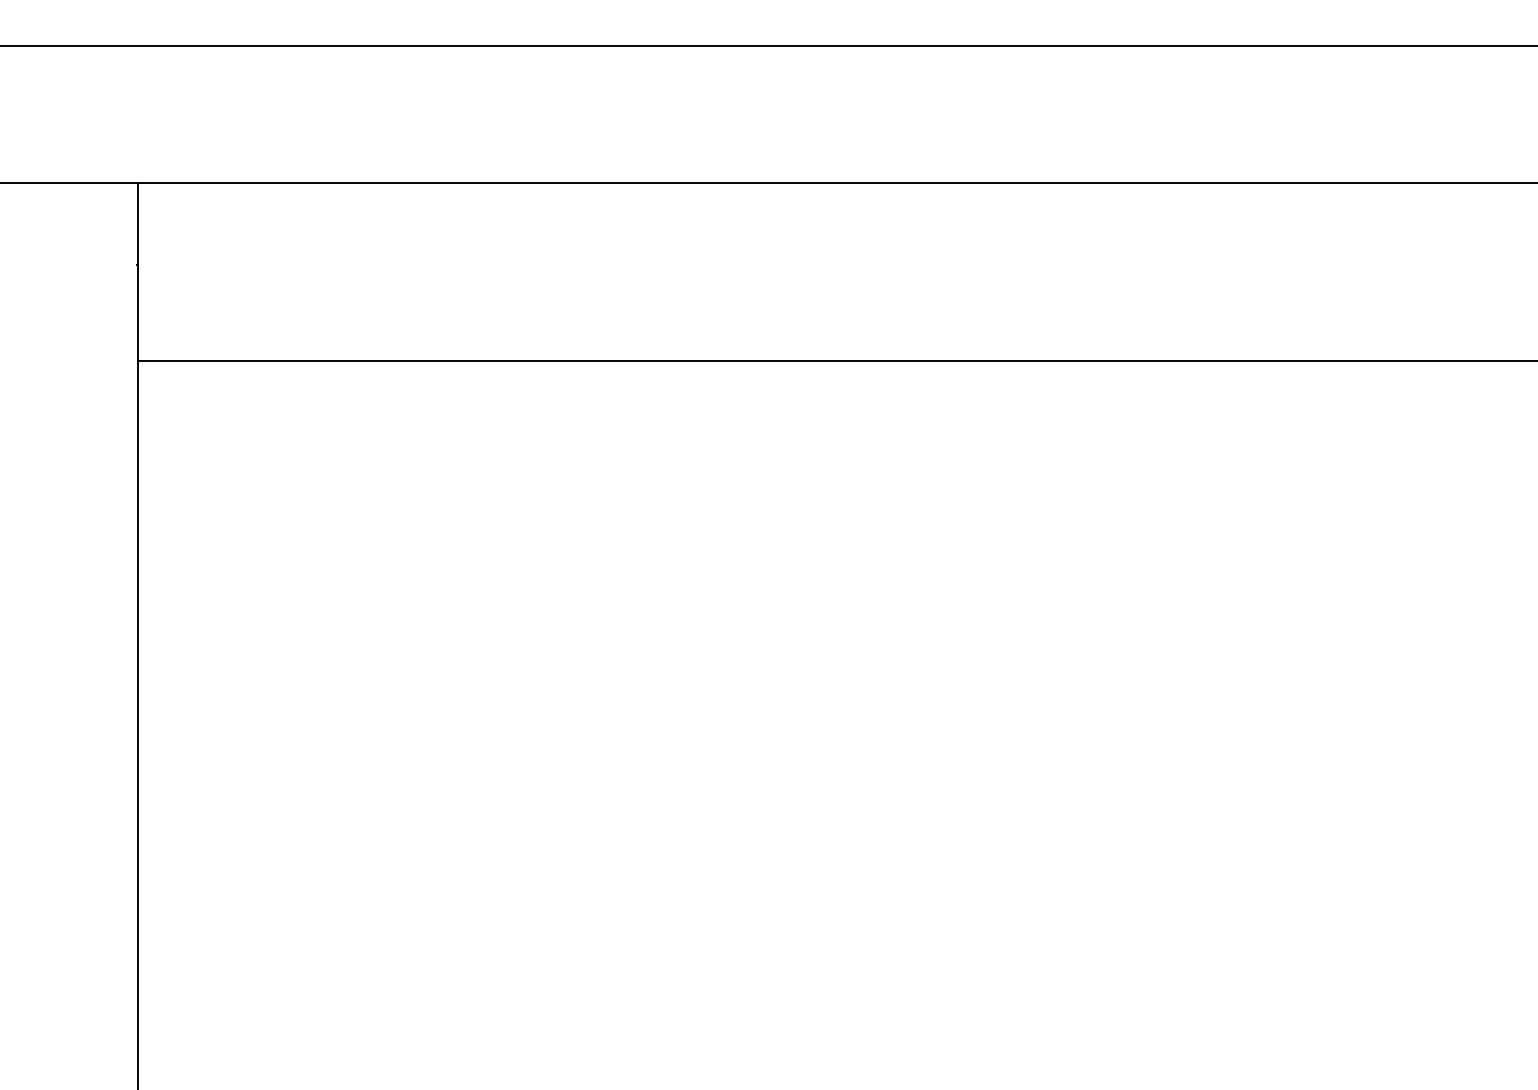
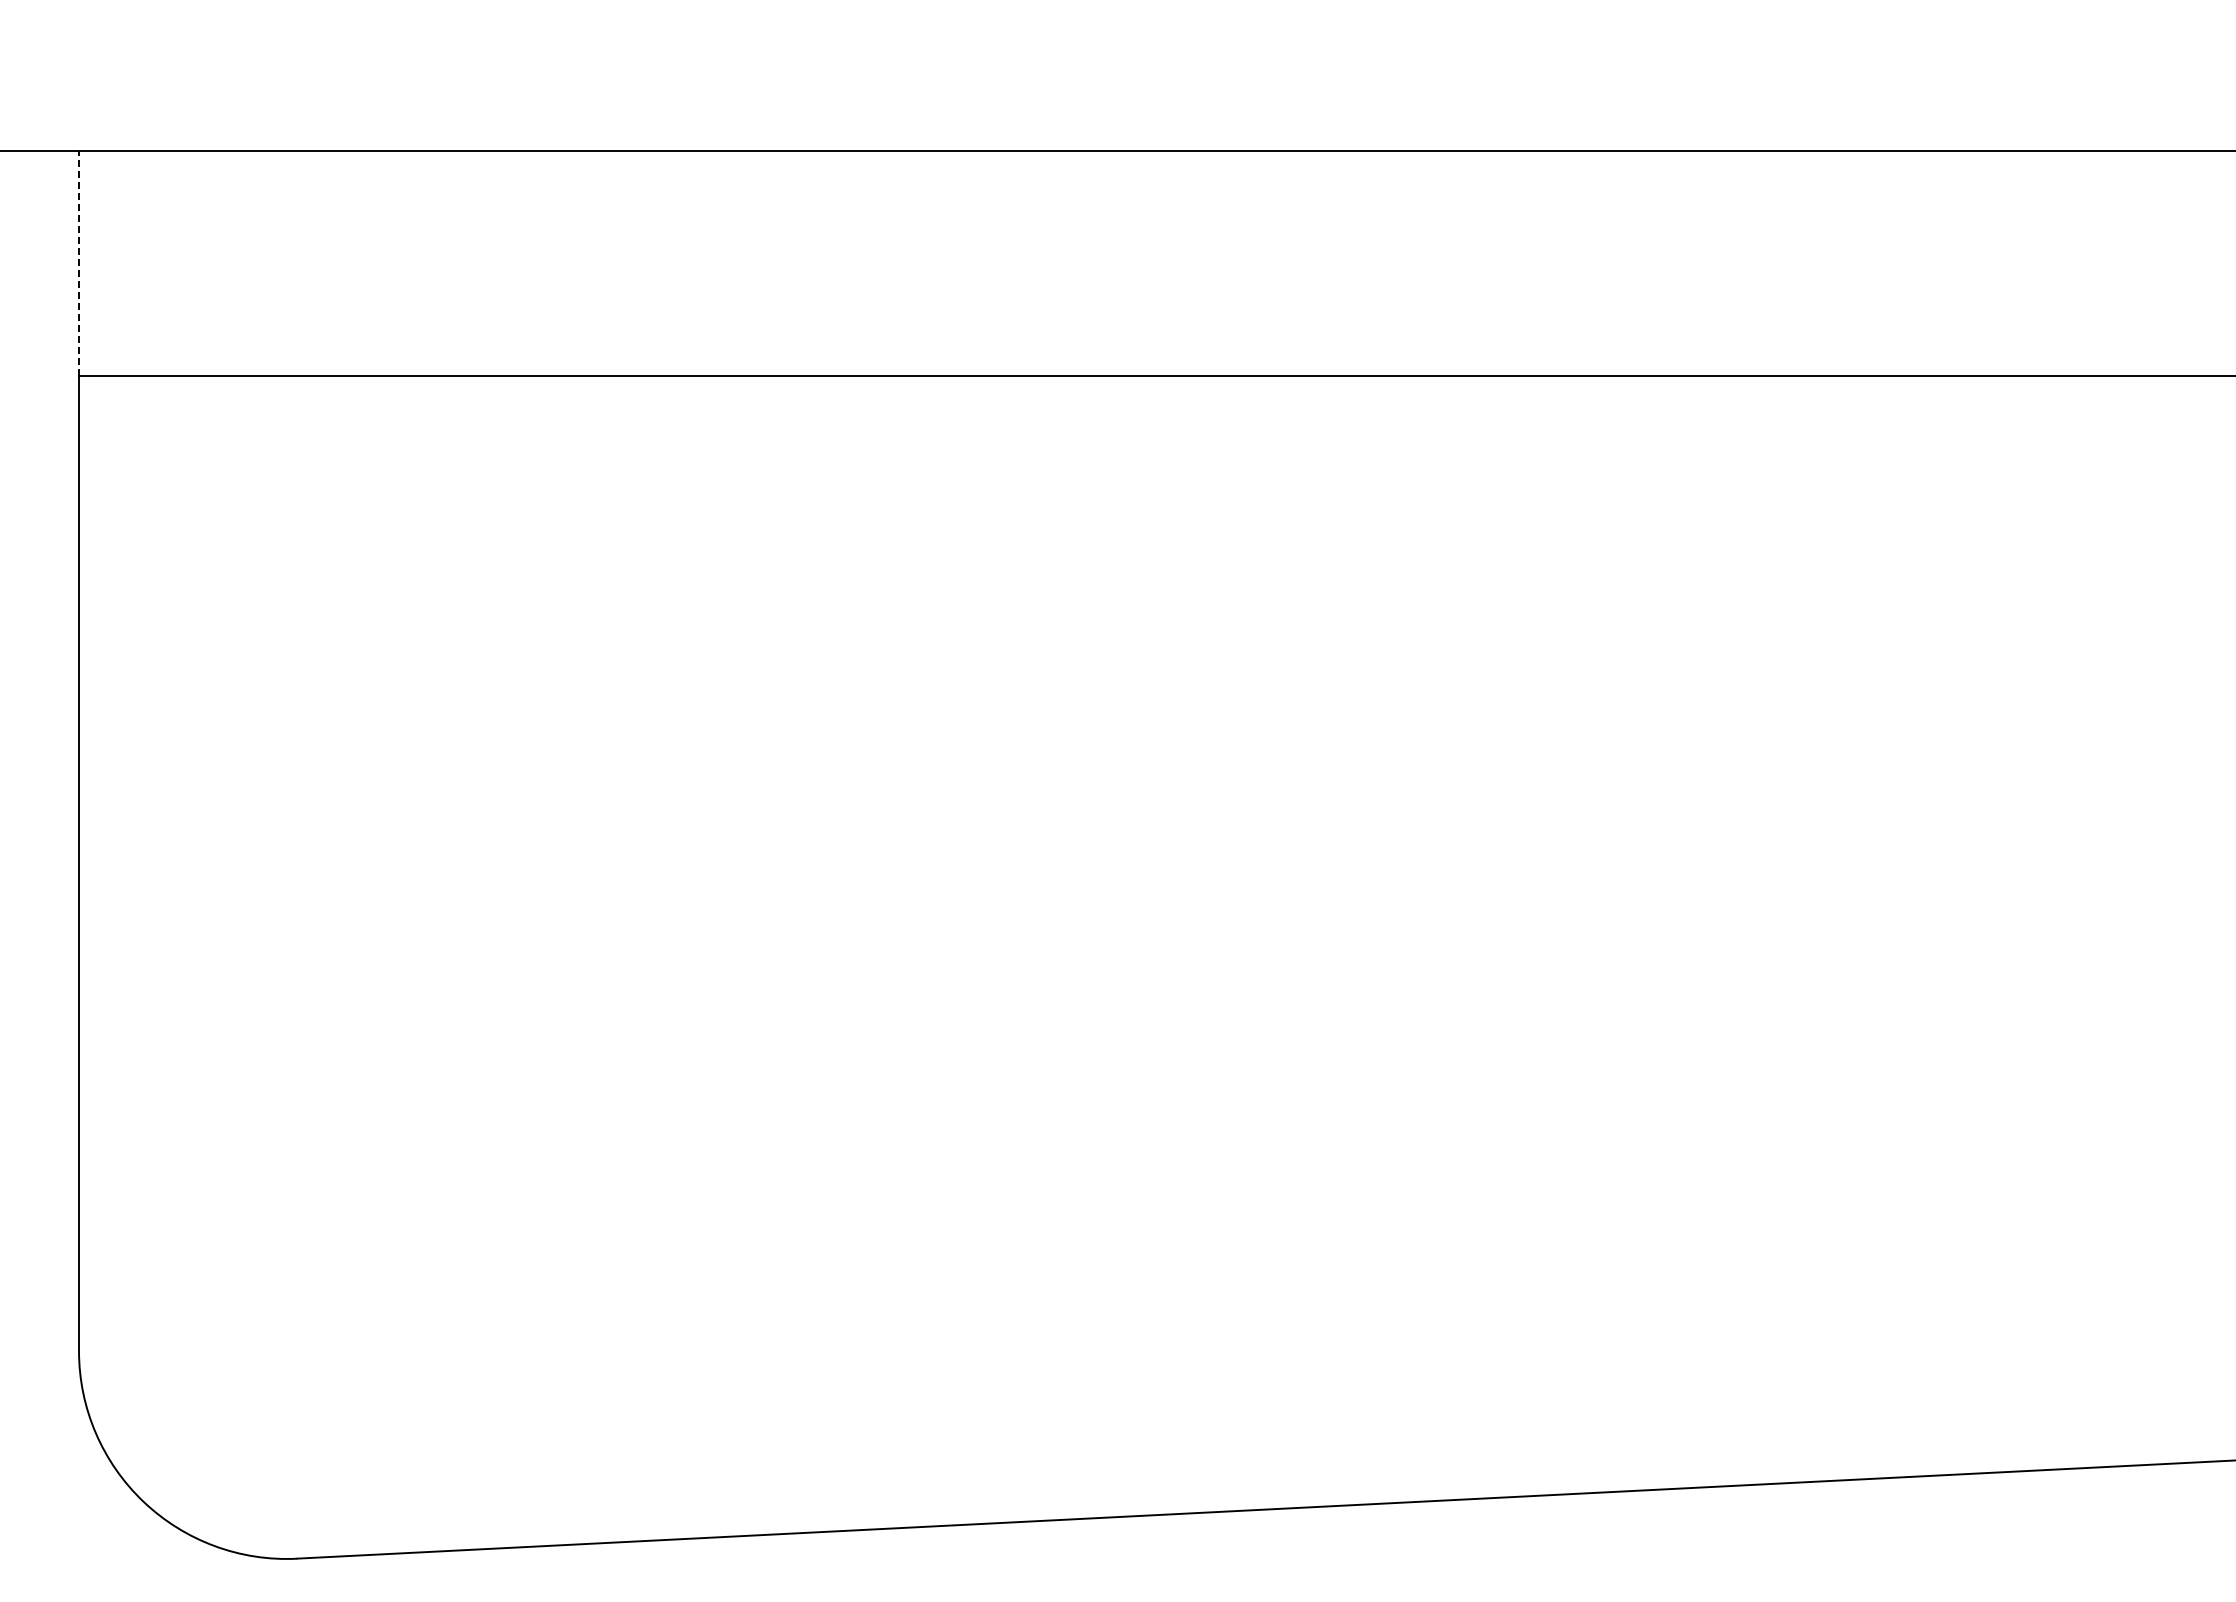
line: (138, 271) -> (79, 262), solid -> dashed

